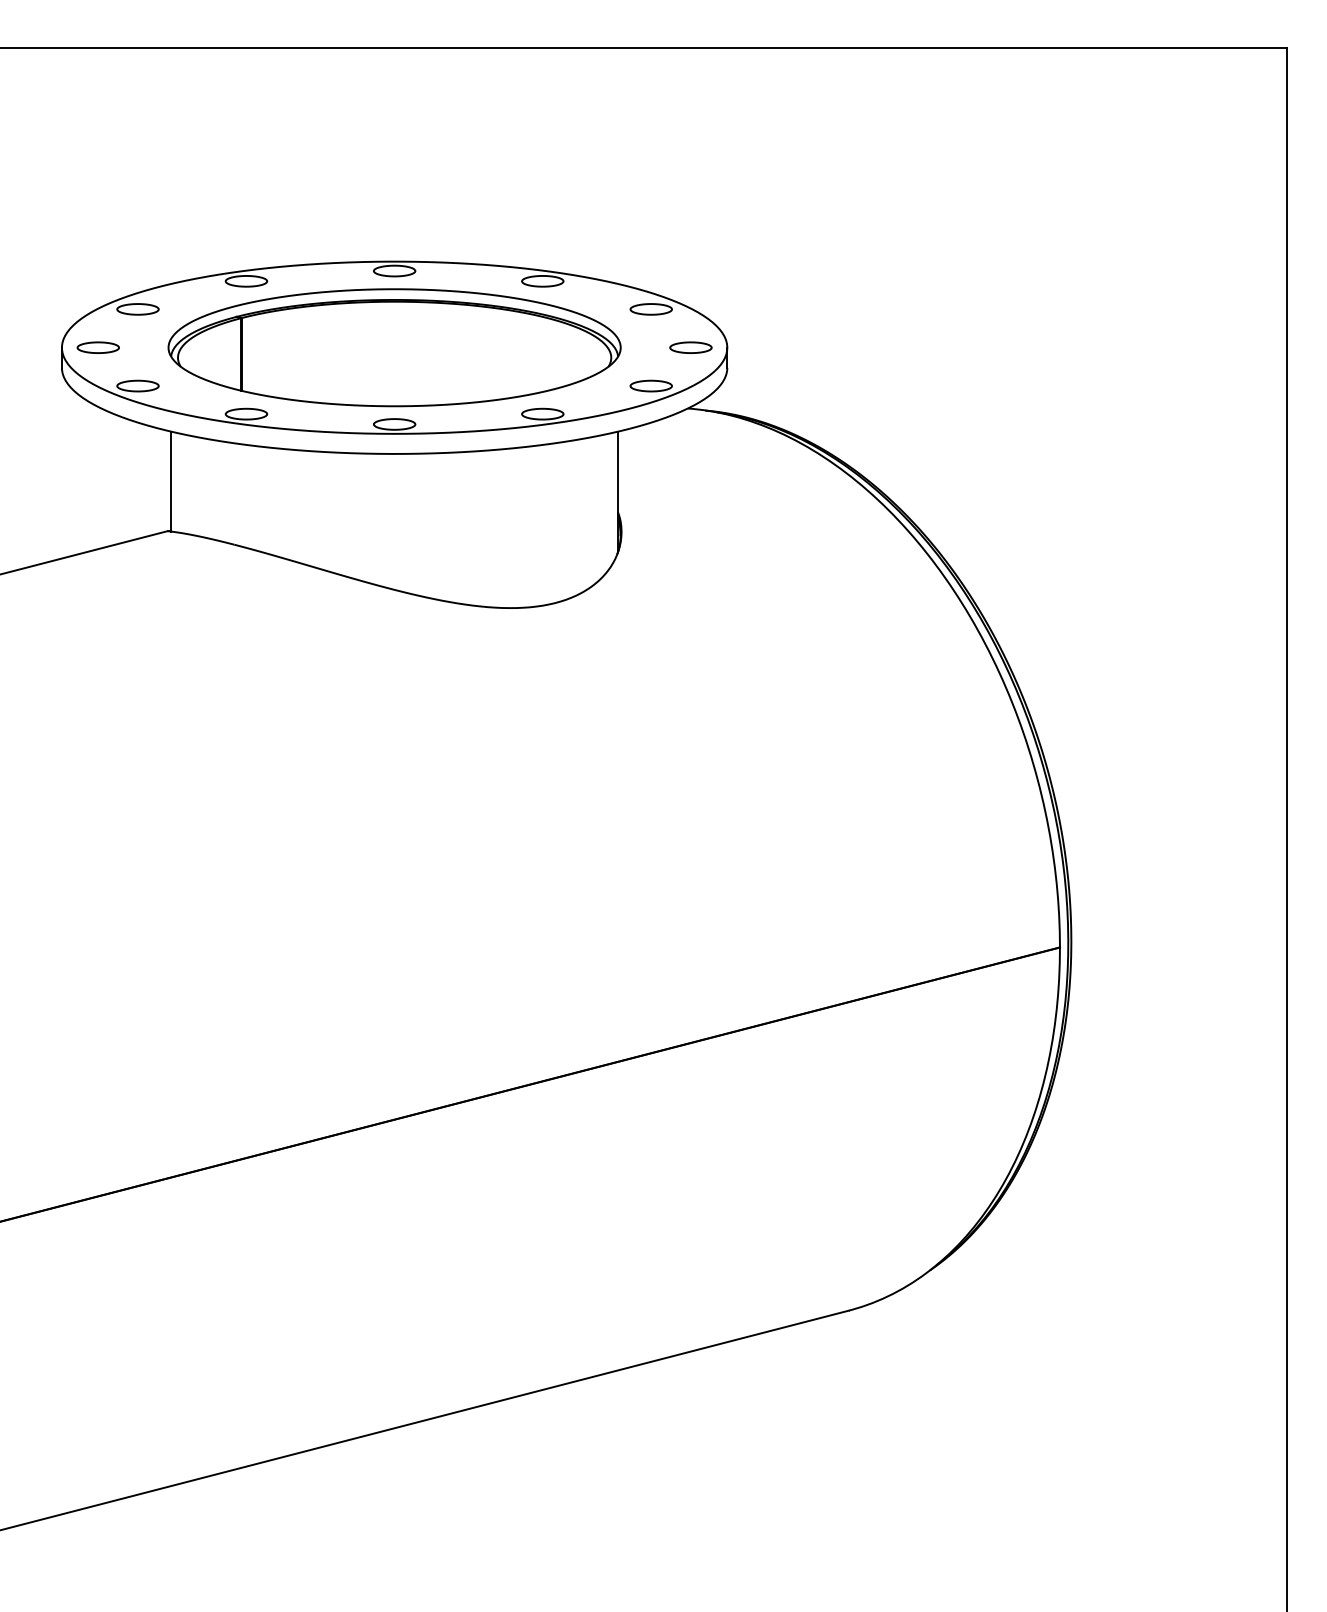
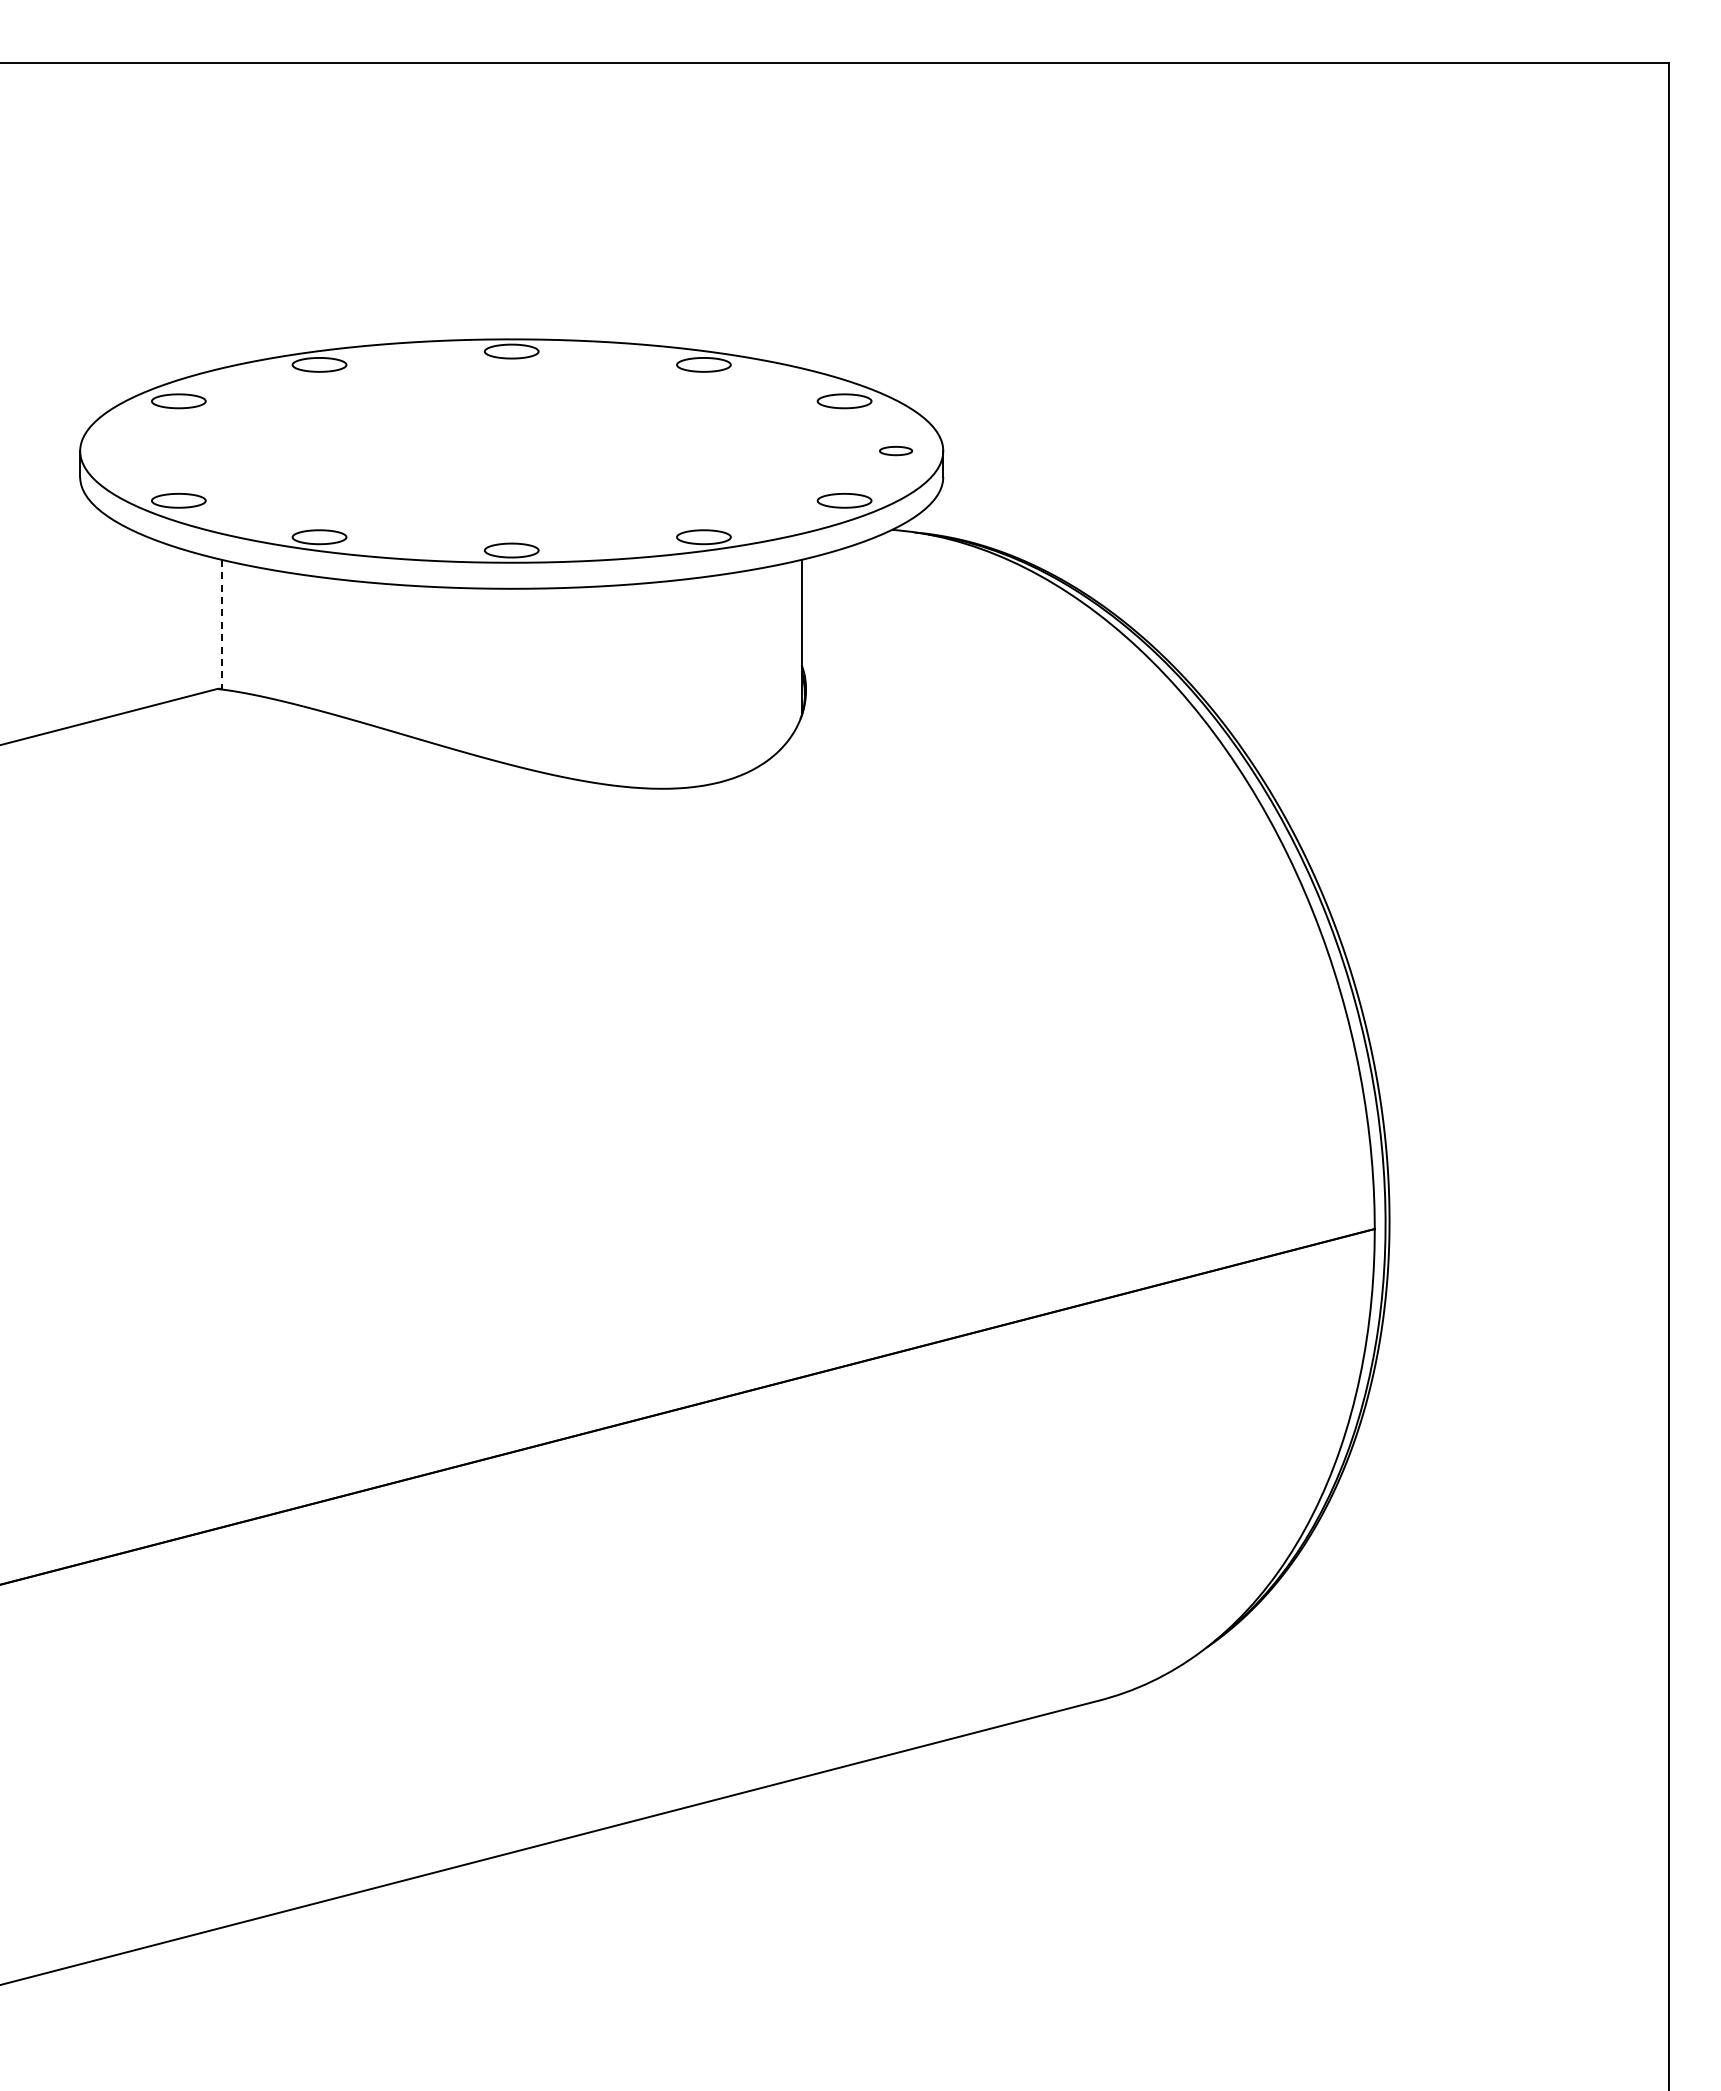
part: (98, 347) -> (127, 450), removed
part: (394, 347) -> (511, 450), removed
part: (690, 347) -> (895, 450), size x0.6
line: (170, 481) -> (221, 624), solid -> dashed

